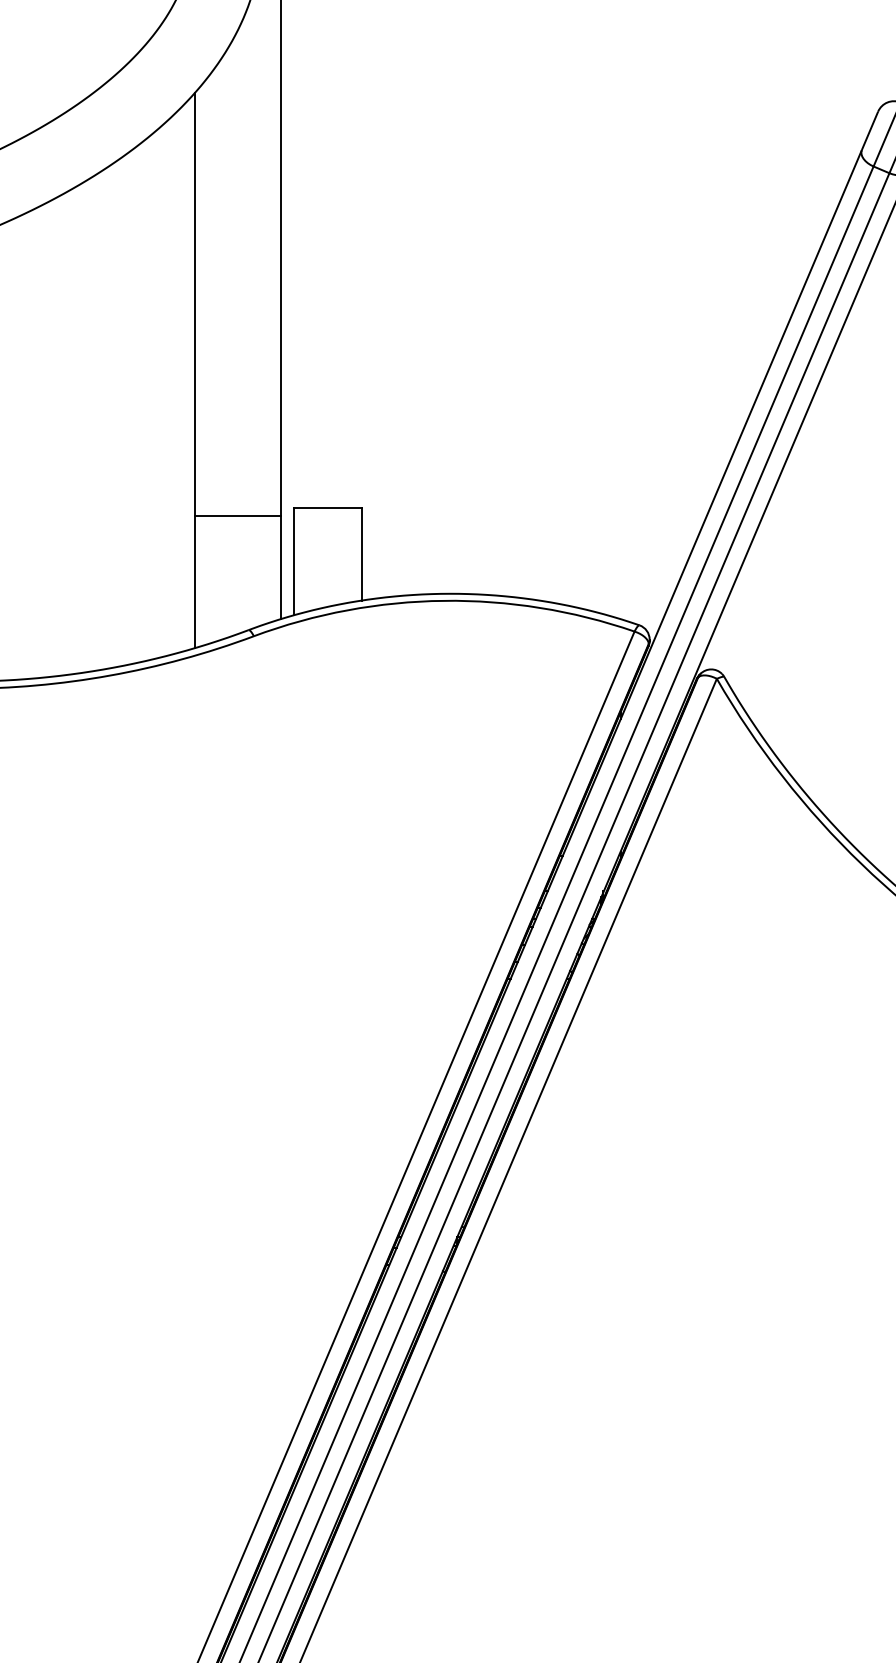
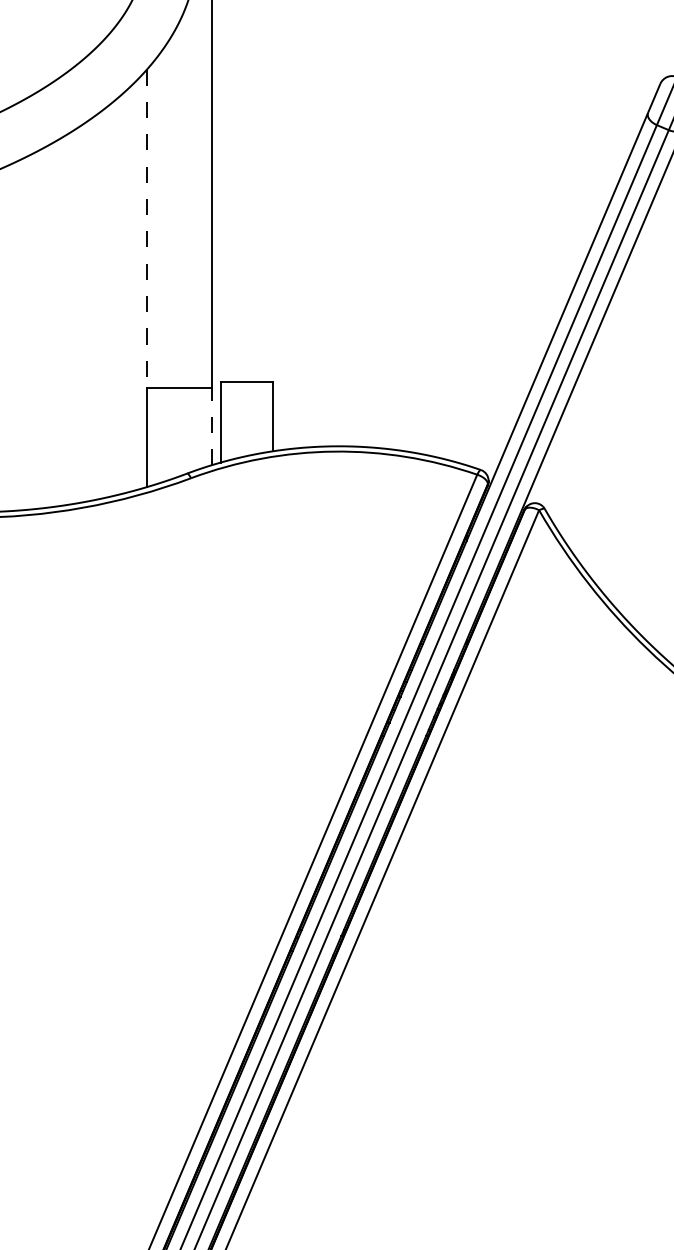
line: (195, 304) -> (147, 228), solid -> dashed
line: (281, 567) -> (211, 426), solid -> dashed

